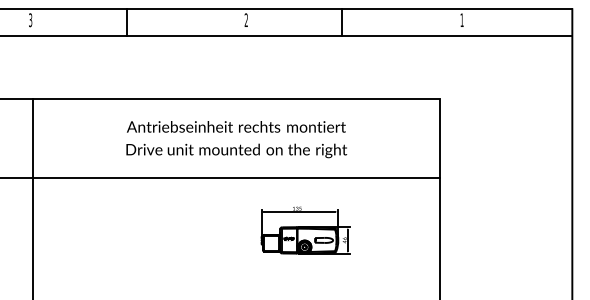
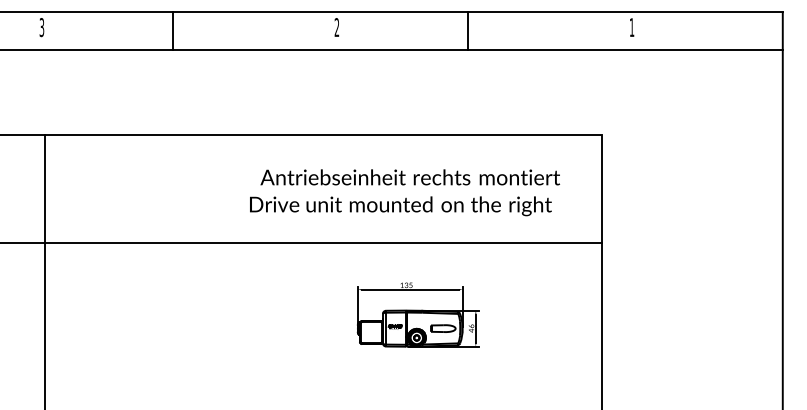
text: (235, 126) -> (409, 177), moved
text: (236, 151) -> (400, 206), moved

